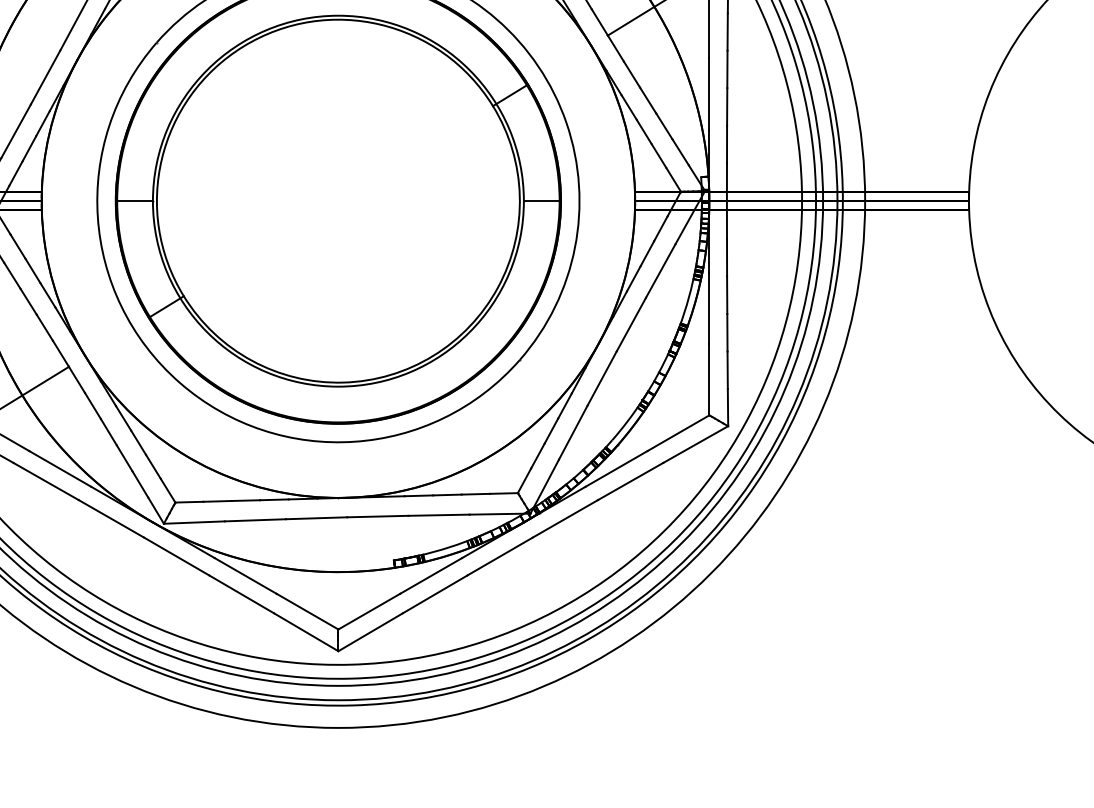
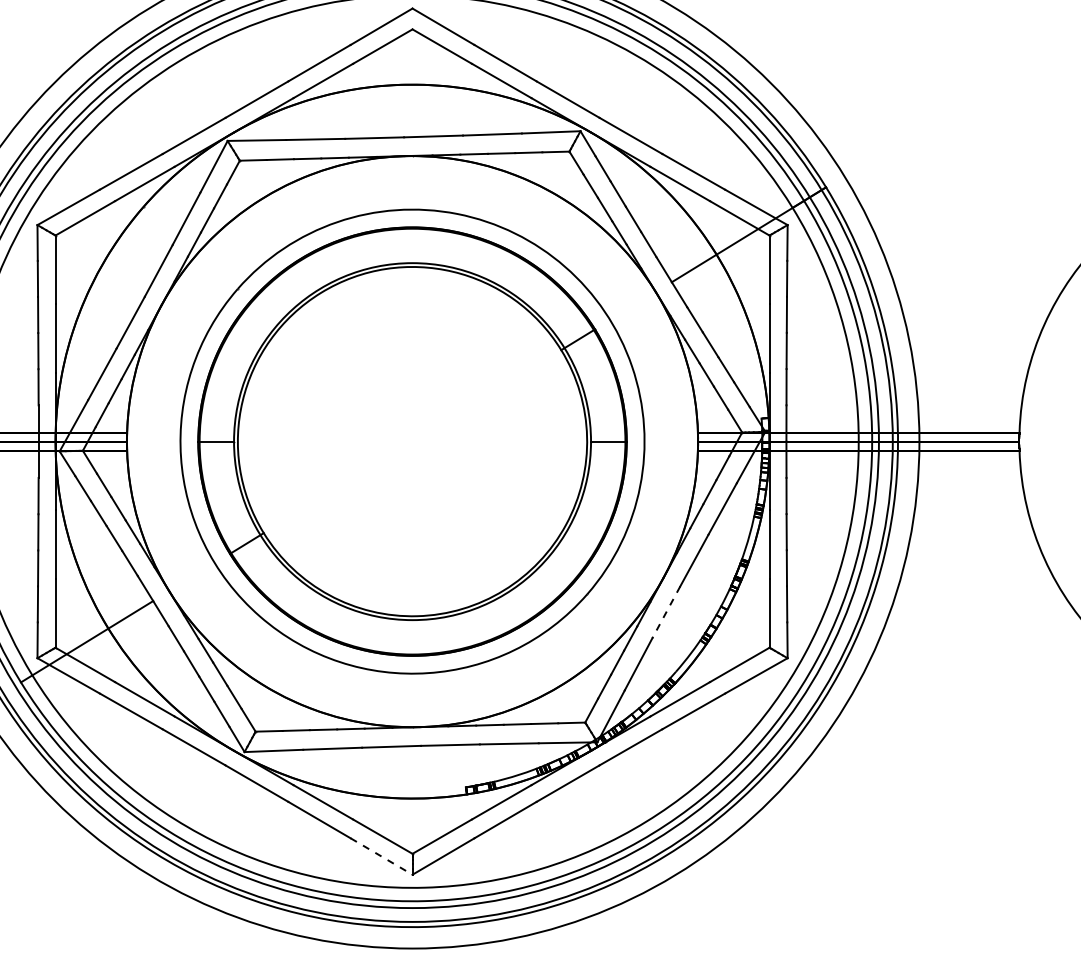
line: (602, 378) -> (666, 612), solid -> dashed
line: (306, 632) -> (381, 856), solid -> dashed

